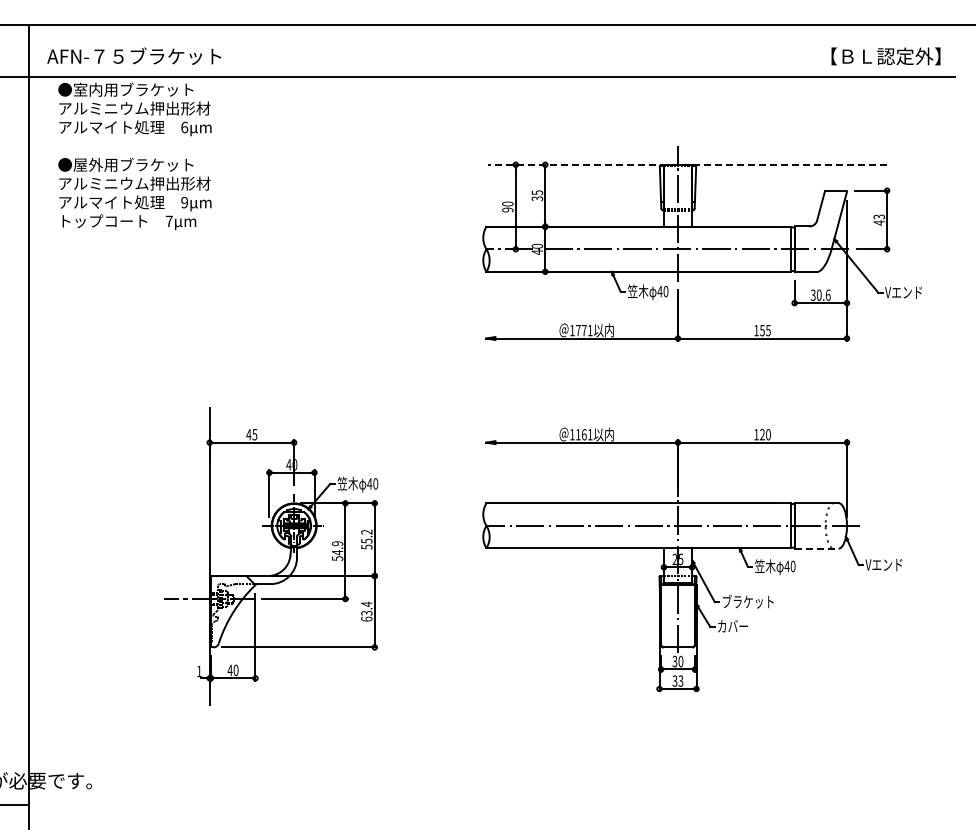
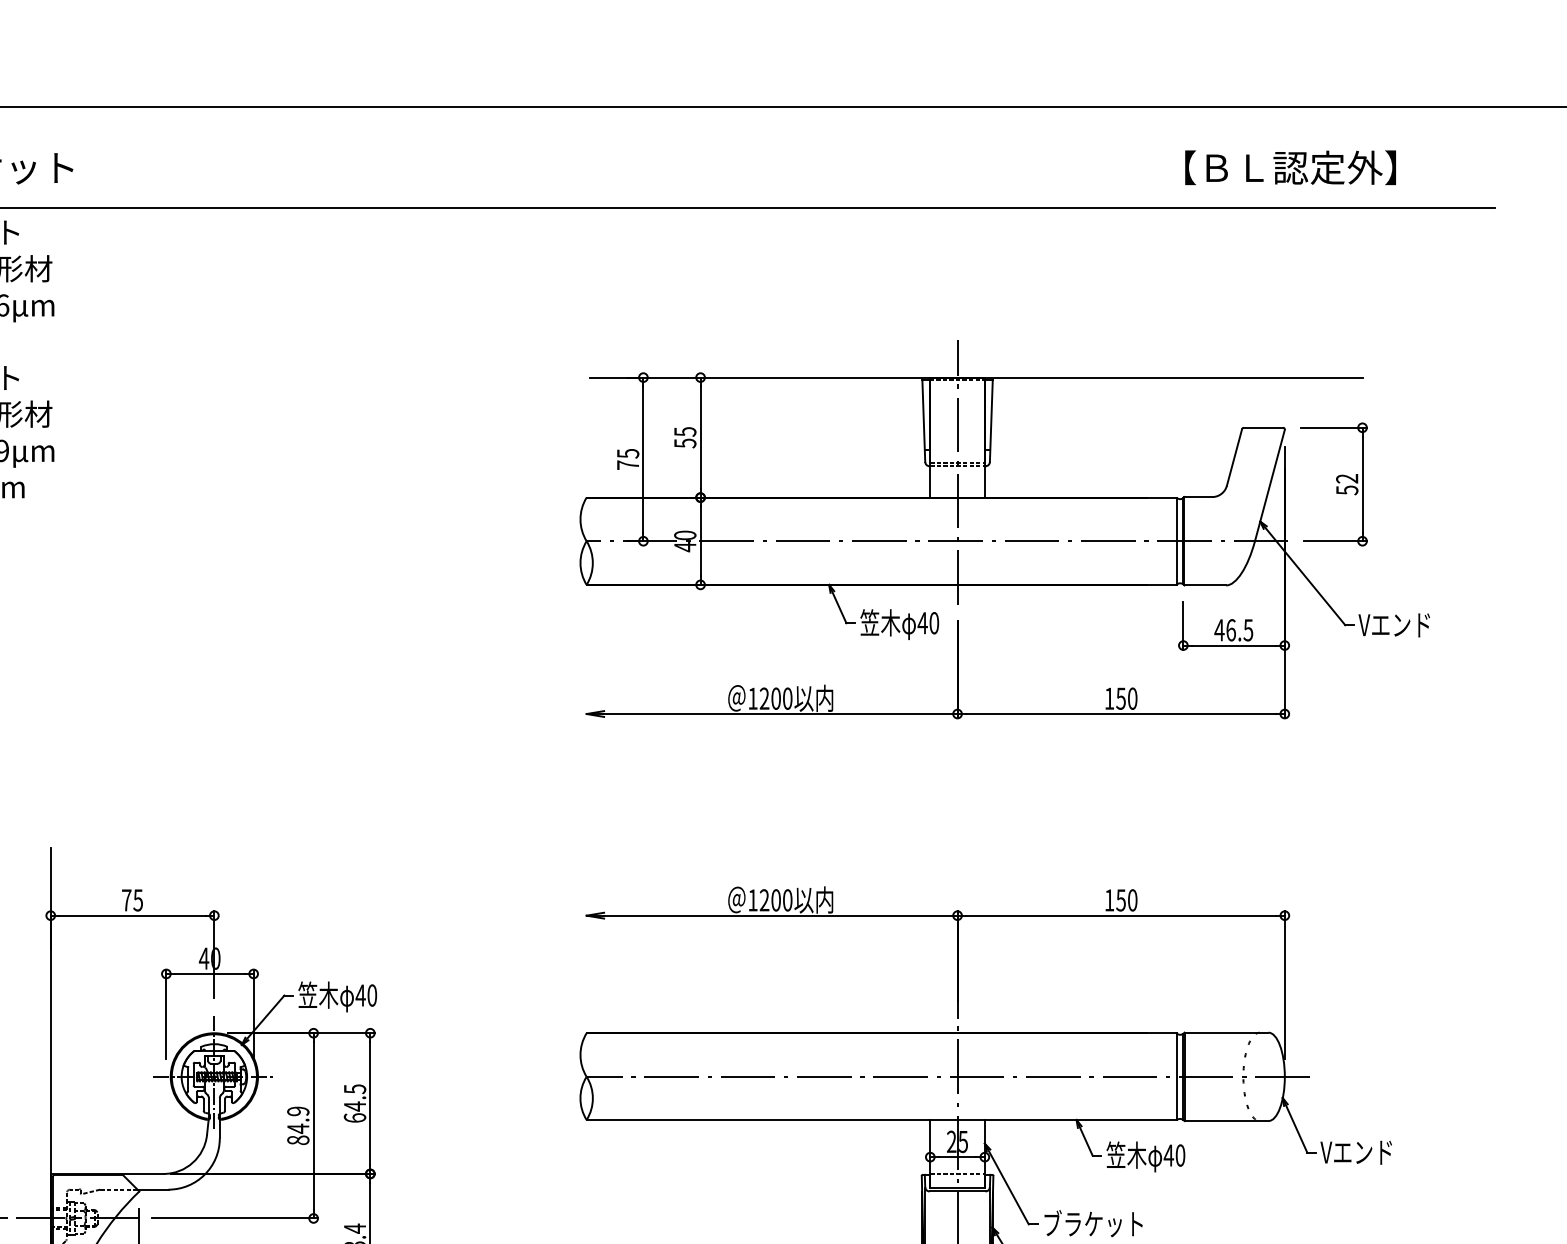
text: (885, 56) -> (1289, 167), moved
line: (687, 164) -> (975, 377), dashed -> solid
text: (536, 198) -> (683, 442), 35 -> 55
text: (507, 206) -> (627, 458), 90 -> 75
text: (878, 219) -> (1345, 483), 43 -> 52
text: (820, 294) -> (1233, 628), 30.6 -> 46.5
text: (584, 330) -> (776, 698), 1771 -> 1200
text: (768, 330) -> (1132, 698), 155 -> 150
text: (248, 434) -> (125, 899), 45 -> 75
text: (584, 434) -> (776, 899), 1161 -> 1200
text: (762, 434) -> (1121, 899), 120 -> 150
text: (366, 539) -> (354, 1103), 55.2 -> 64.5
line: (816, 548) -> (1225, 1120), dashed -> solid
text: (337, 558) -> (298, 1140), 54.9 -> 84.9

